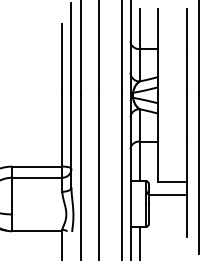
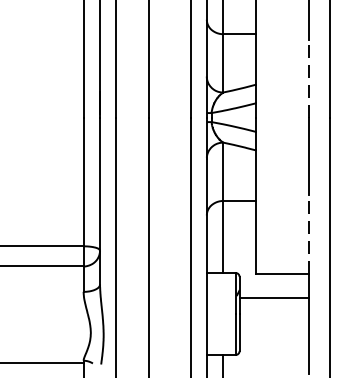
line: (187, 73) -> (309, 78), solid -> dashed
line: (187, 160) -> (309, 235), solid -> dashed

